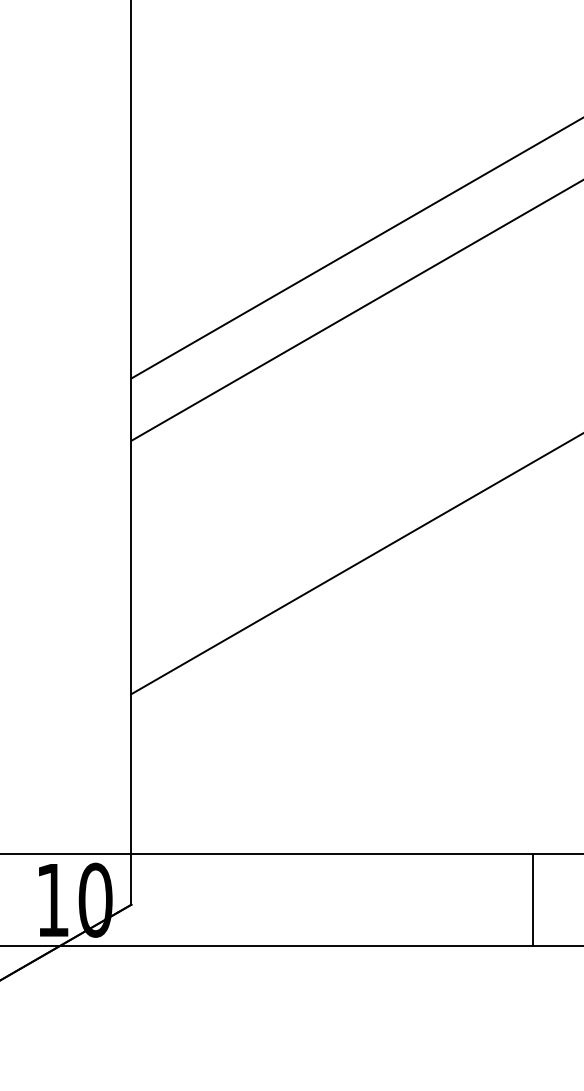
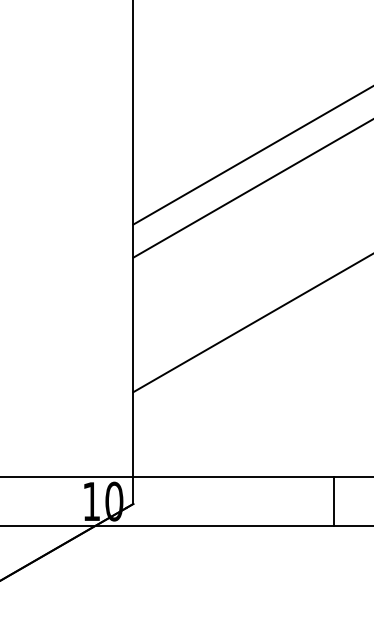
line: (532, 900) -> (334, 501), moved

